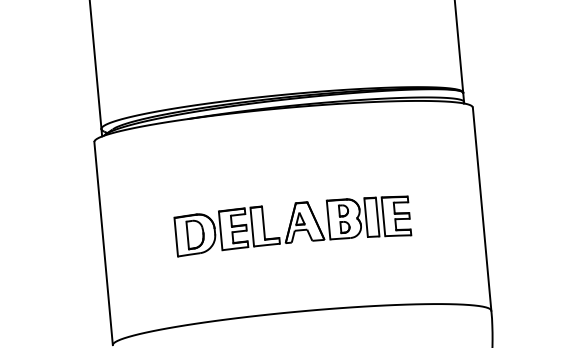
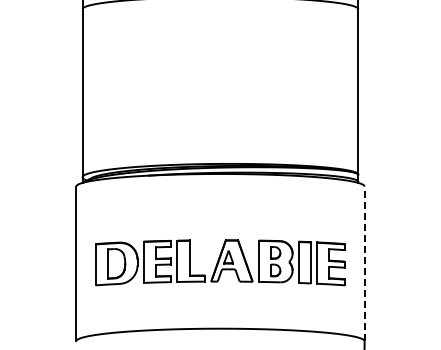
line: (481, 208) -> (364, 263), solid -> dashed
part: (292, 224) -> (220, 262), size x1.4

